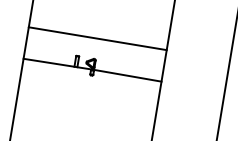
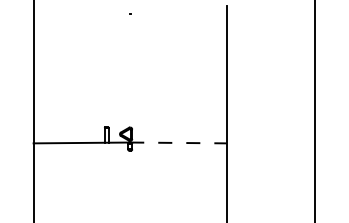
line: (97, 38) -> (129, 99), removed
line: (127, 75) -> (179, 142), solid -> dashed

